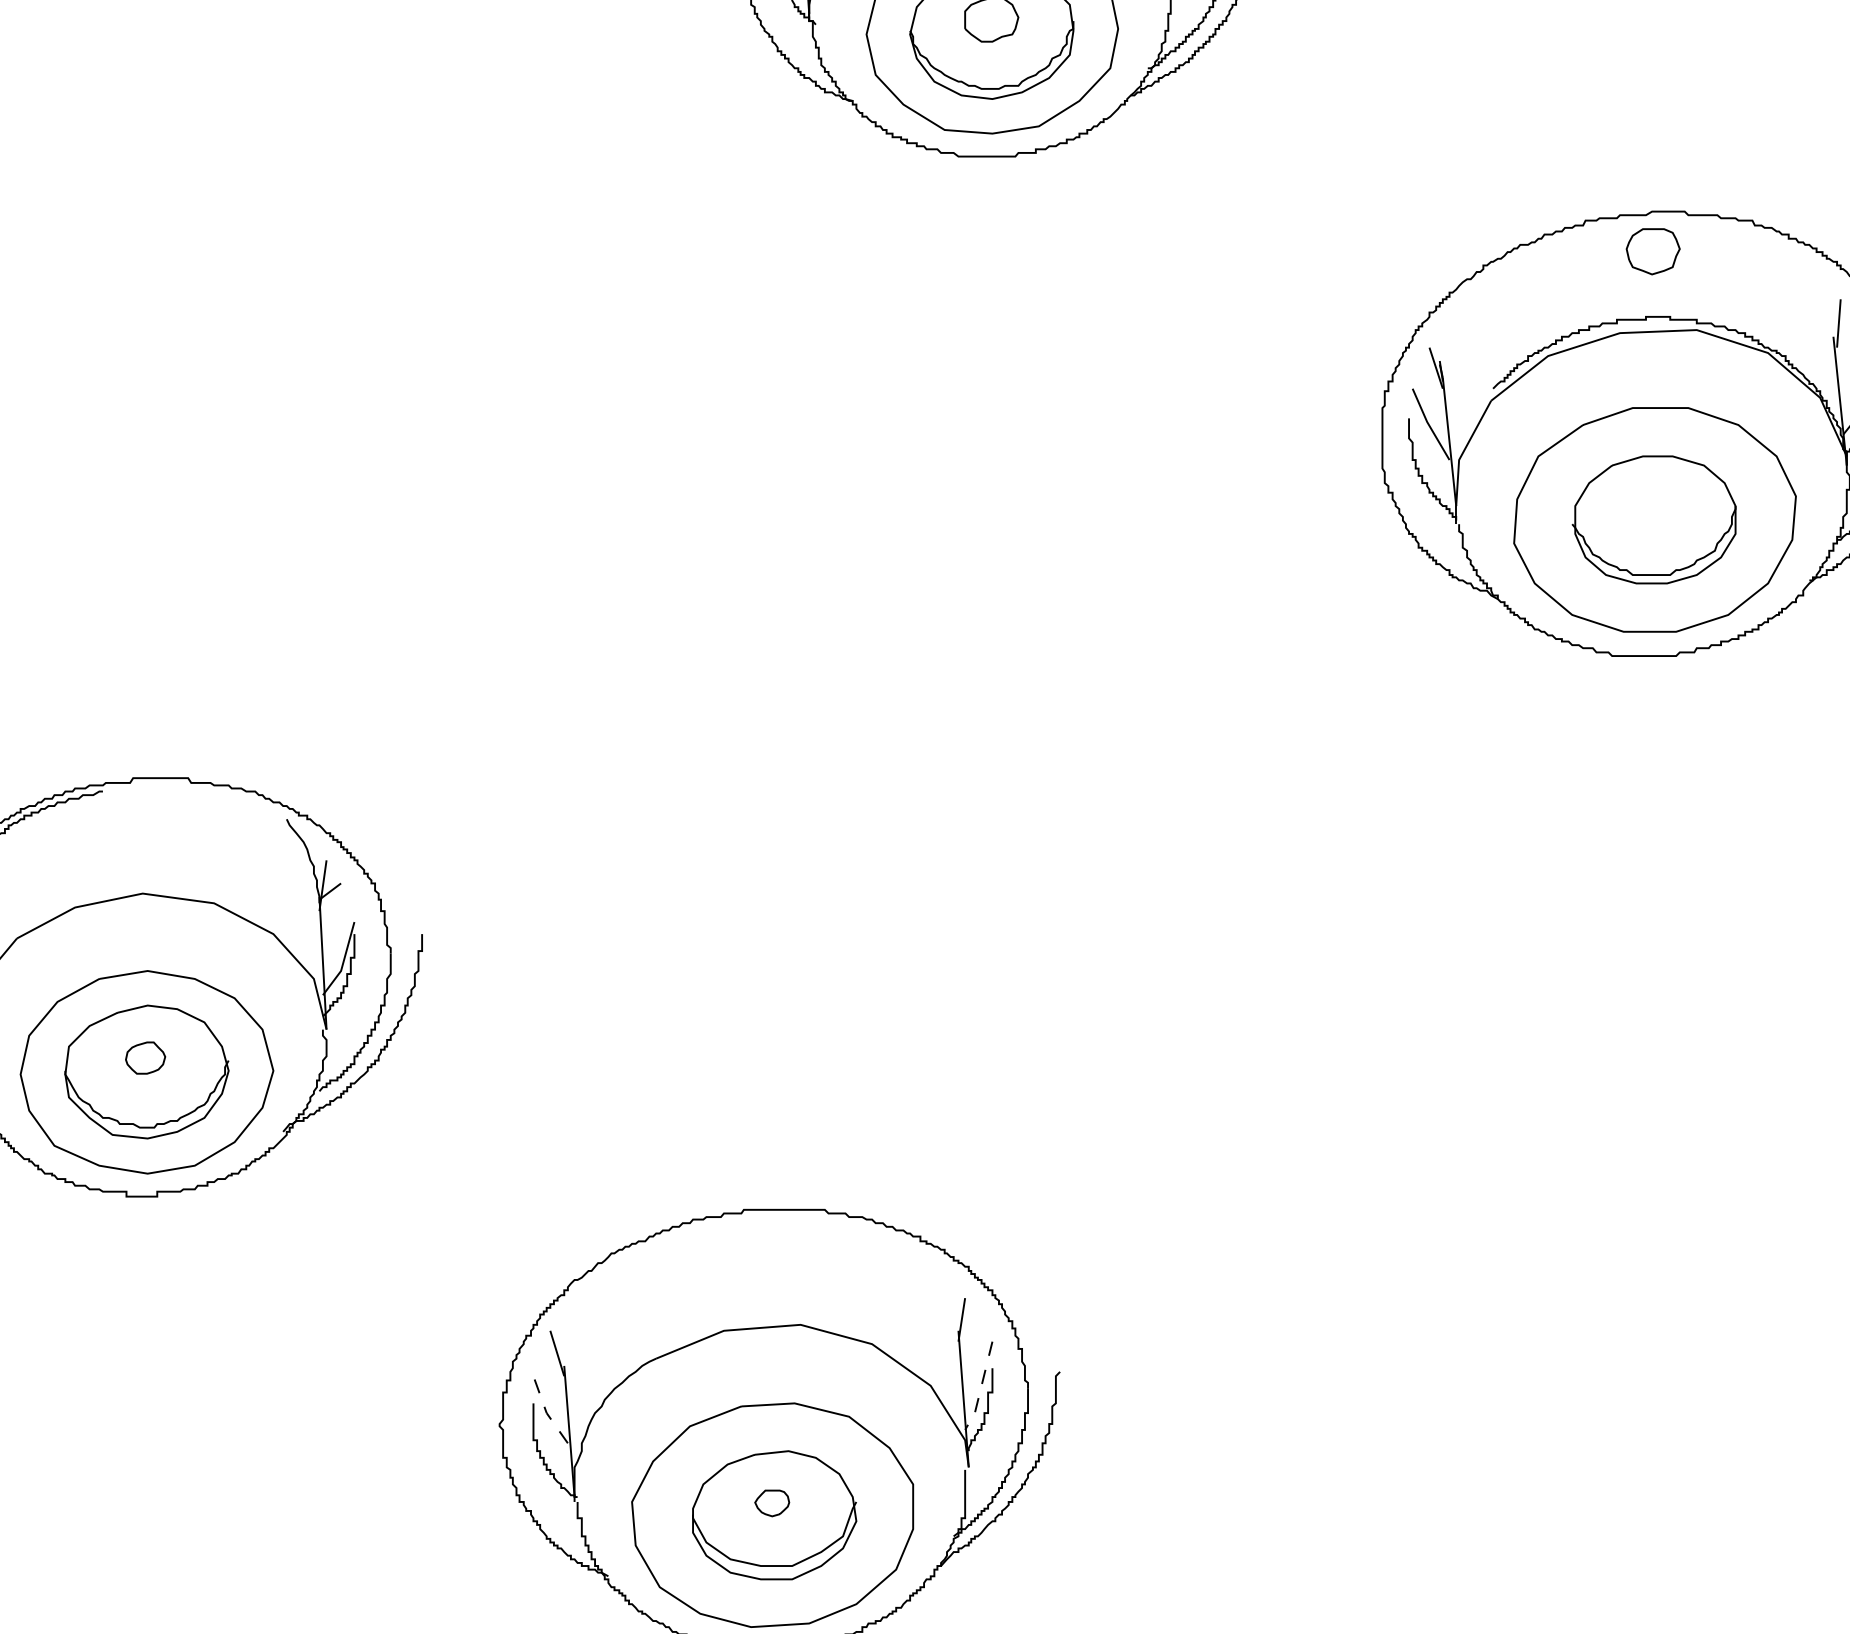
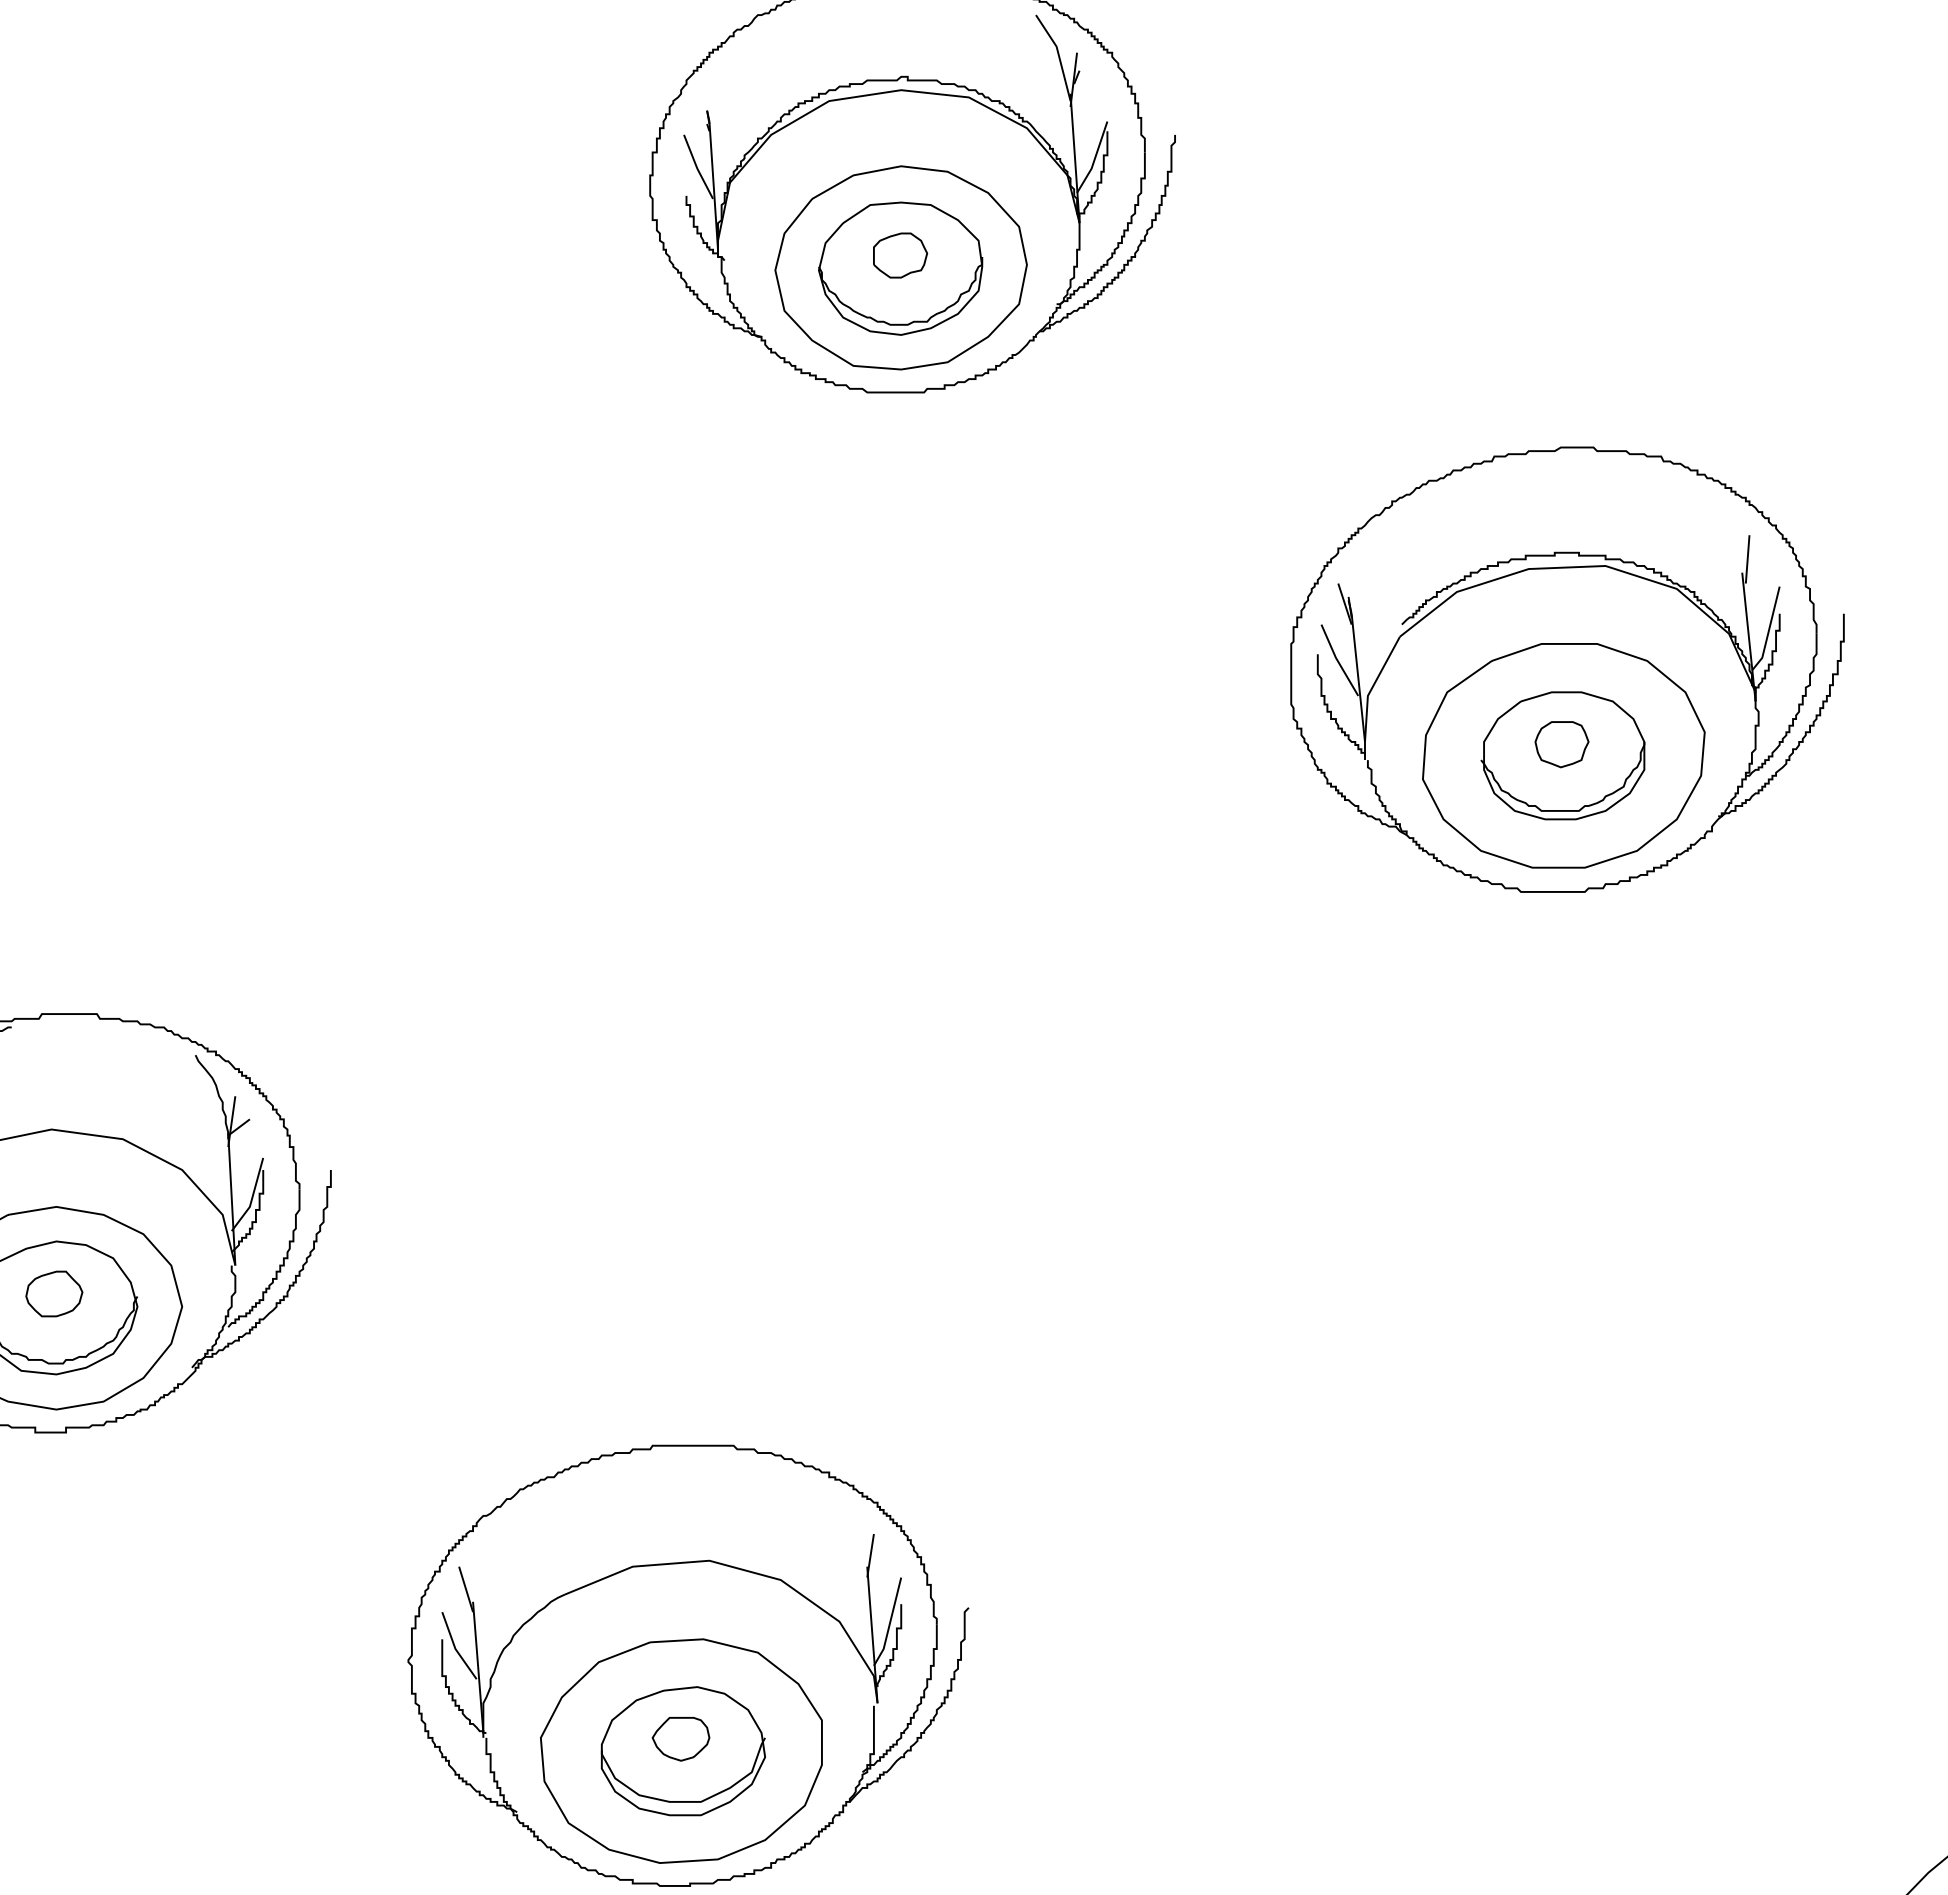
part: (1652, 251) -> (1561, 744), moved
part: (145, 1057) -> (54, 1293), size x1.43
line: (980, 1387) -> (889, 1623), dashed -> solid
line: (546, 1412) -> (455, 1648), dashed -> solid
part: (771, 1503) -> (680, 1739), size x1.67

